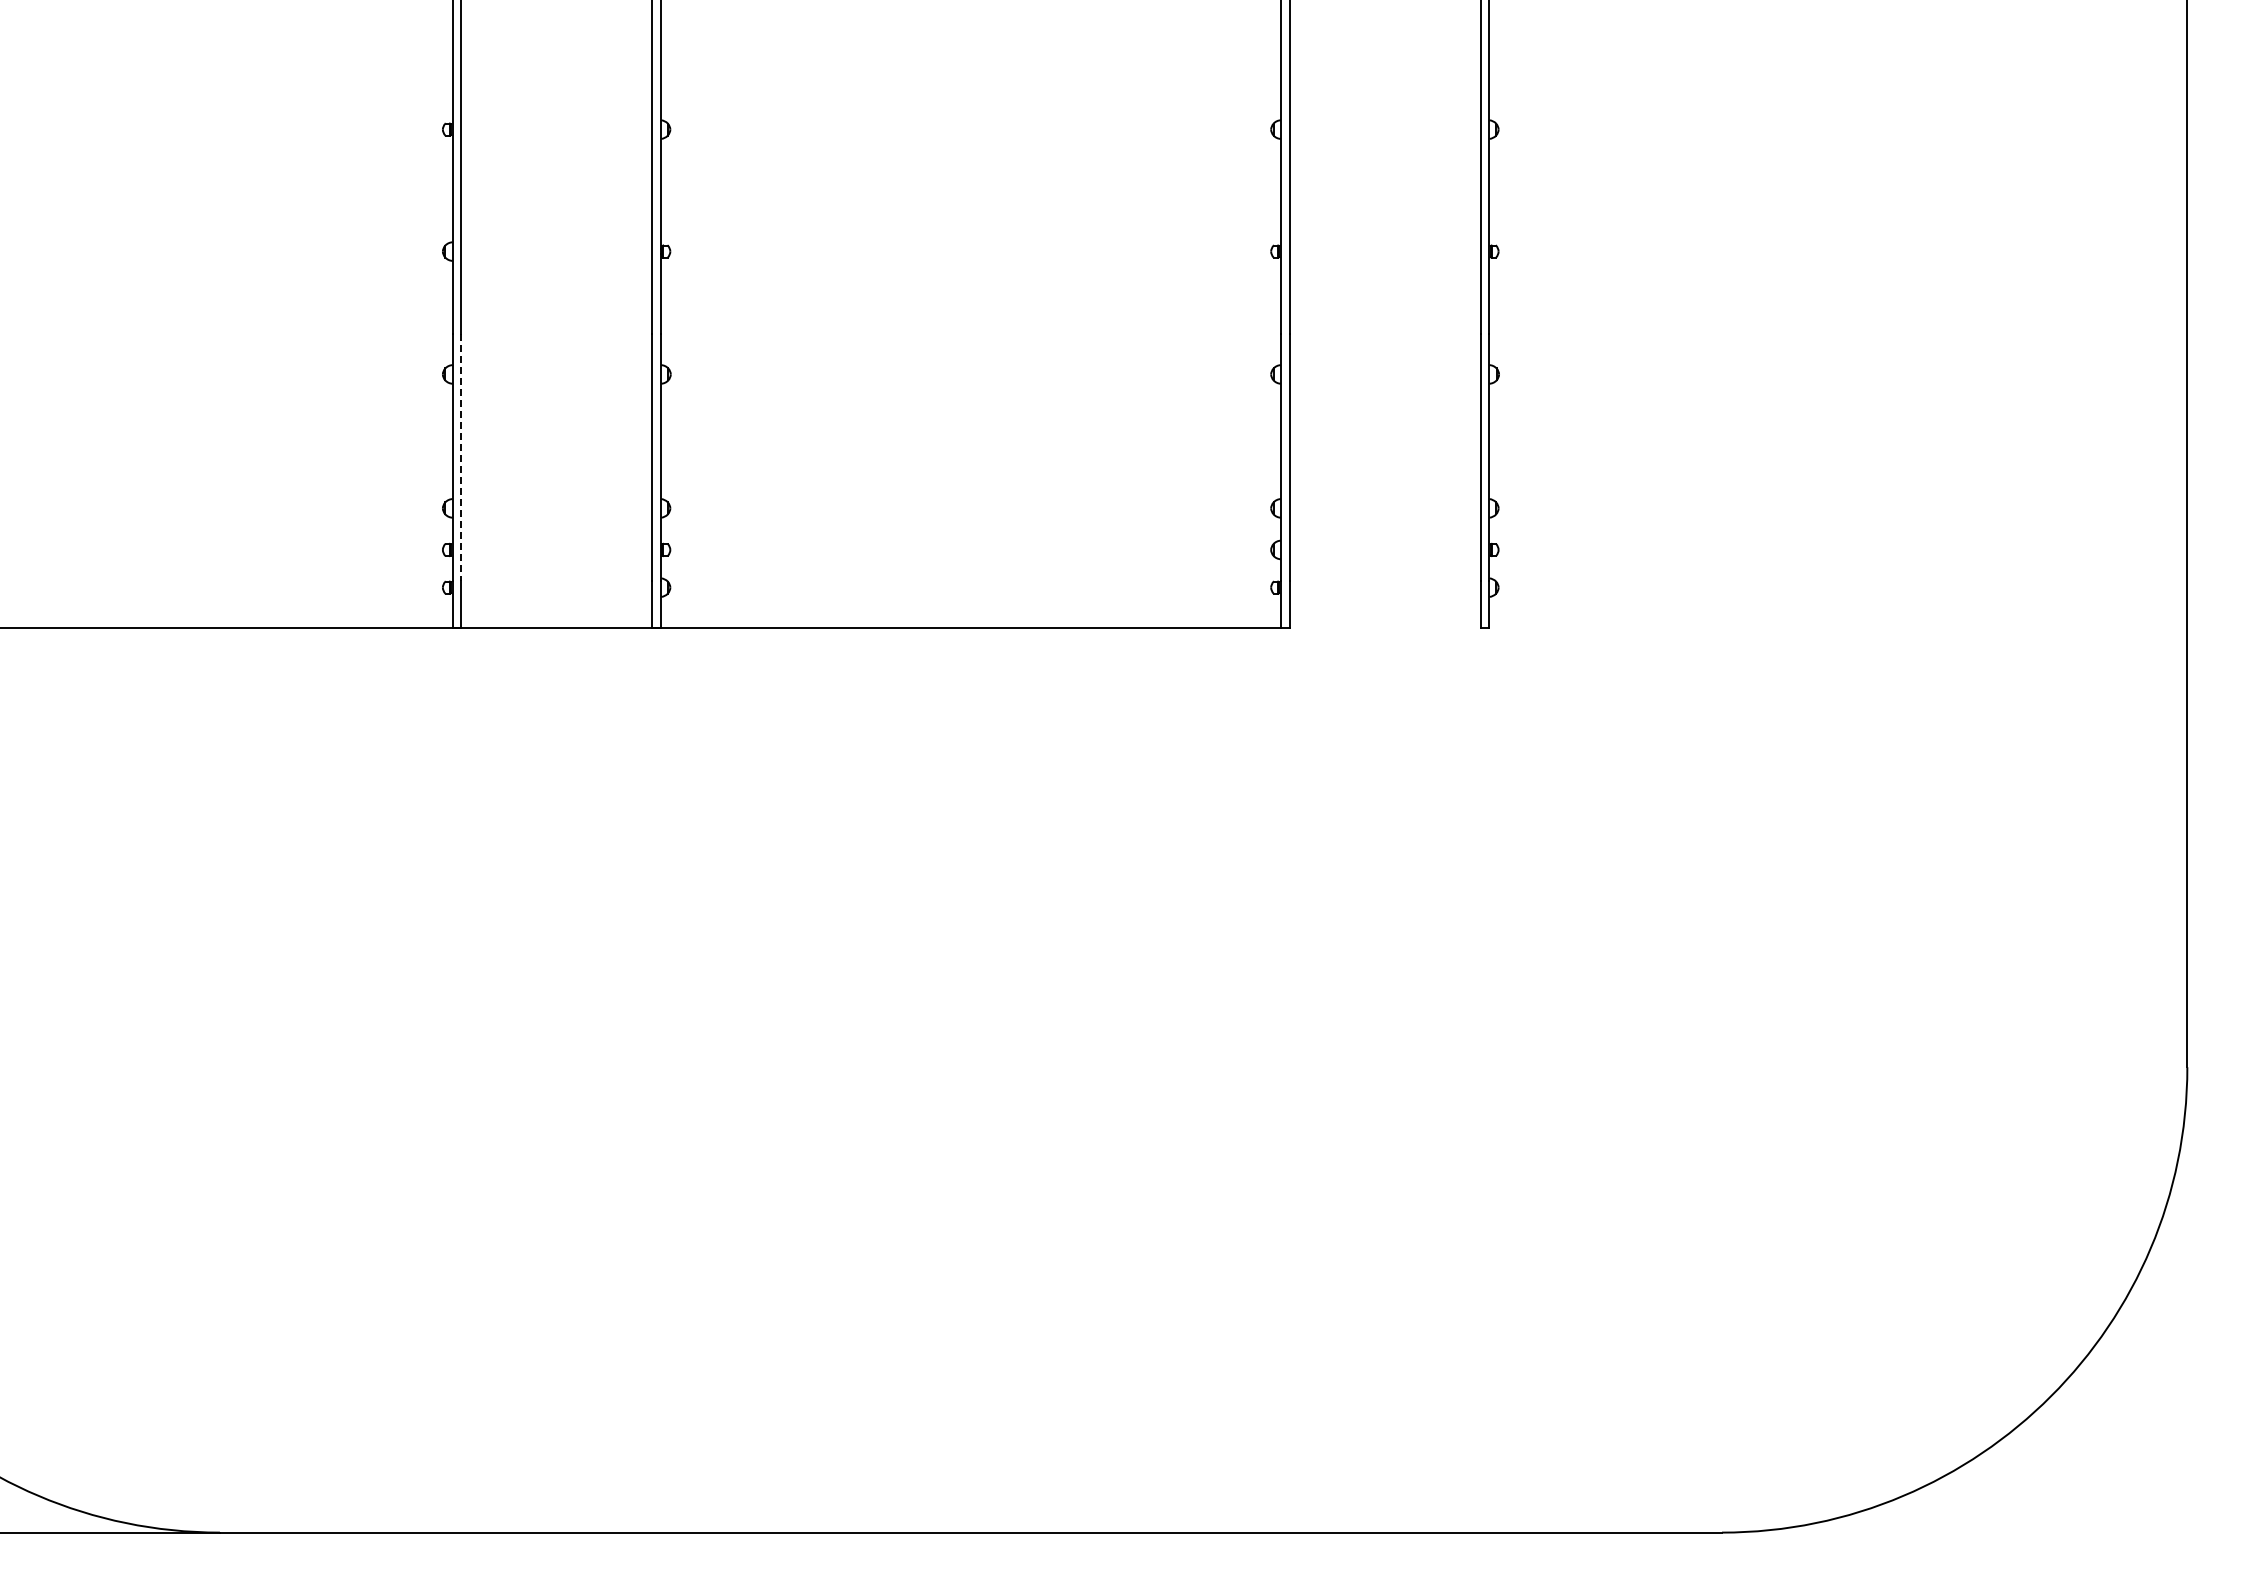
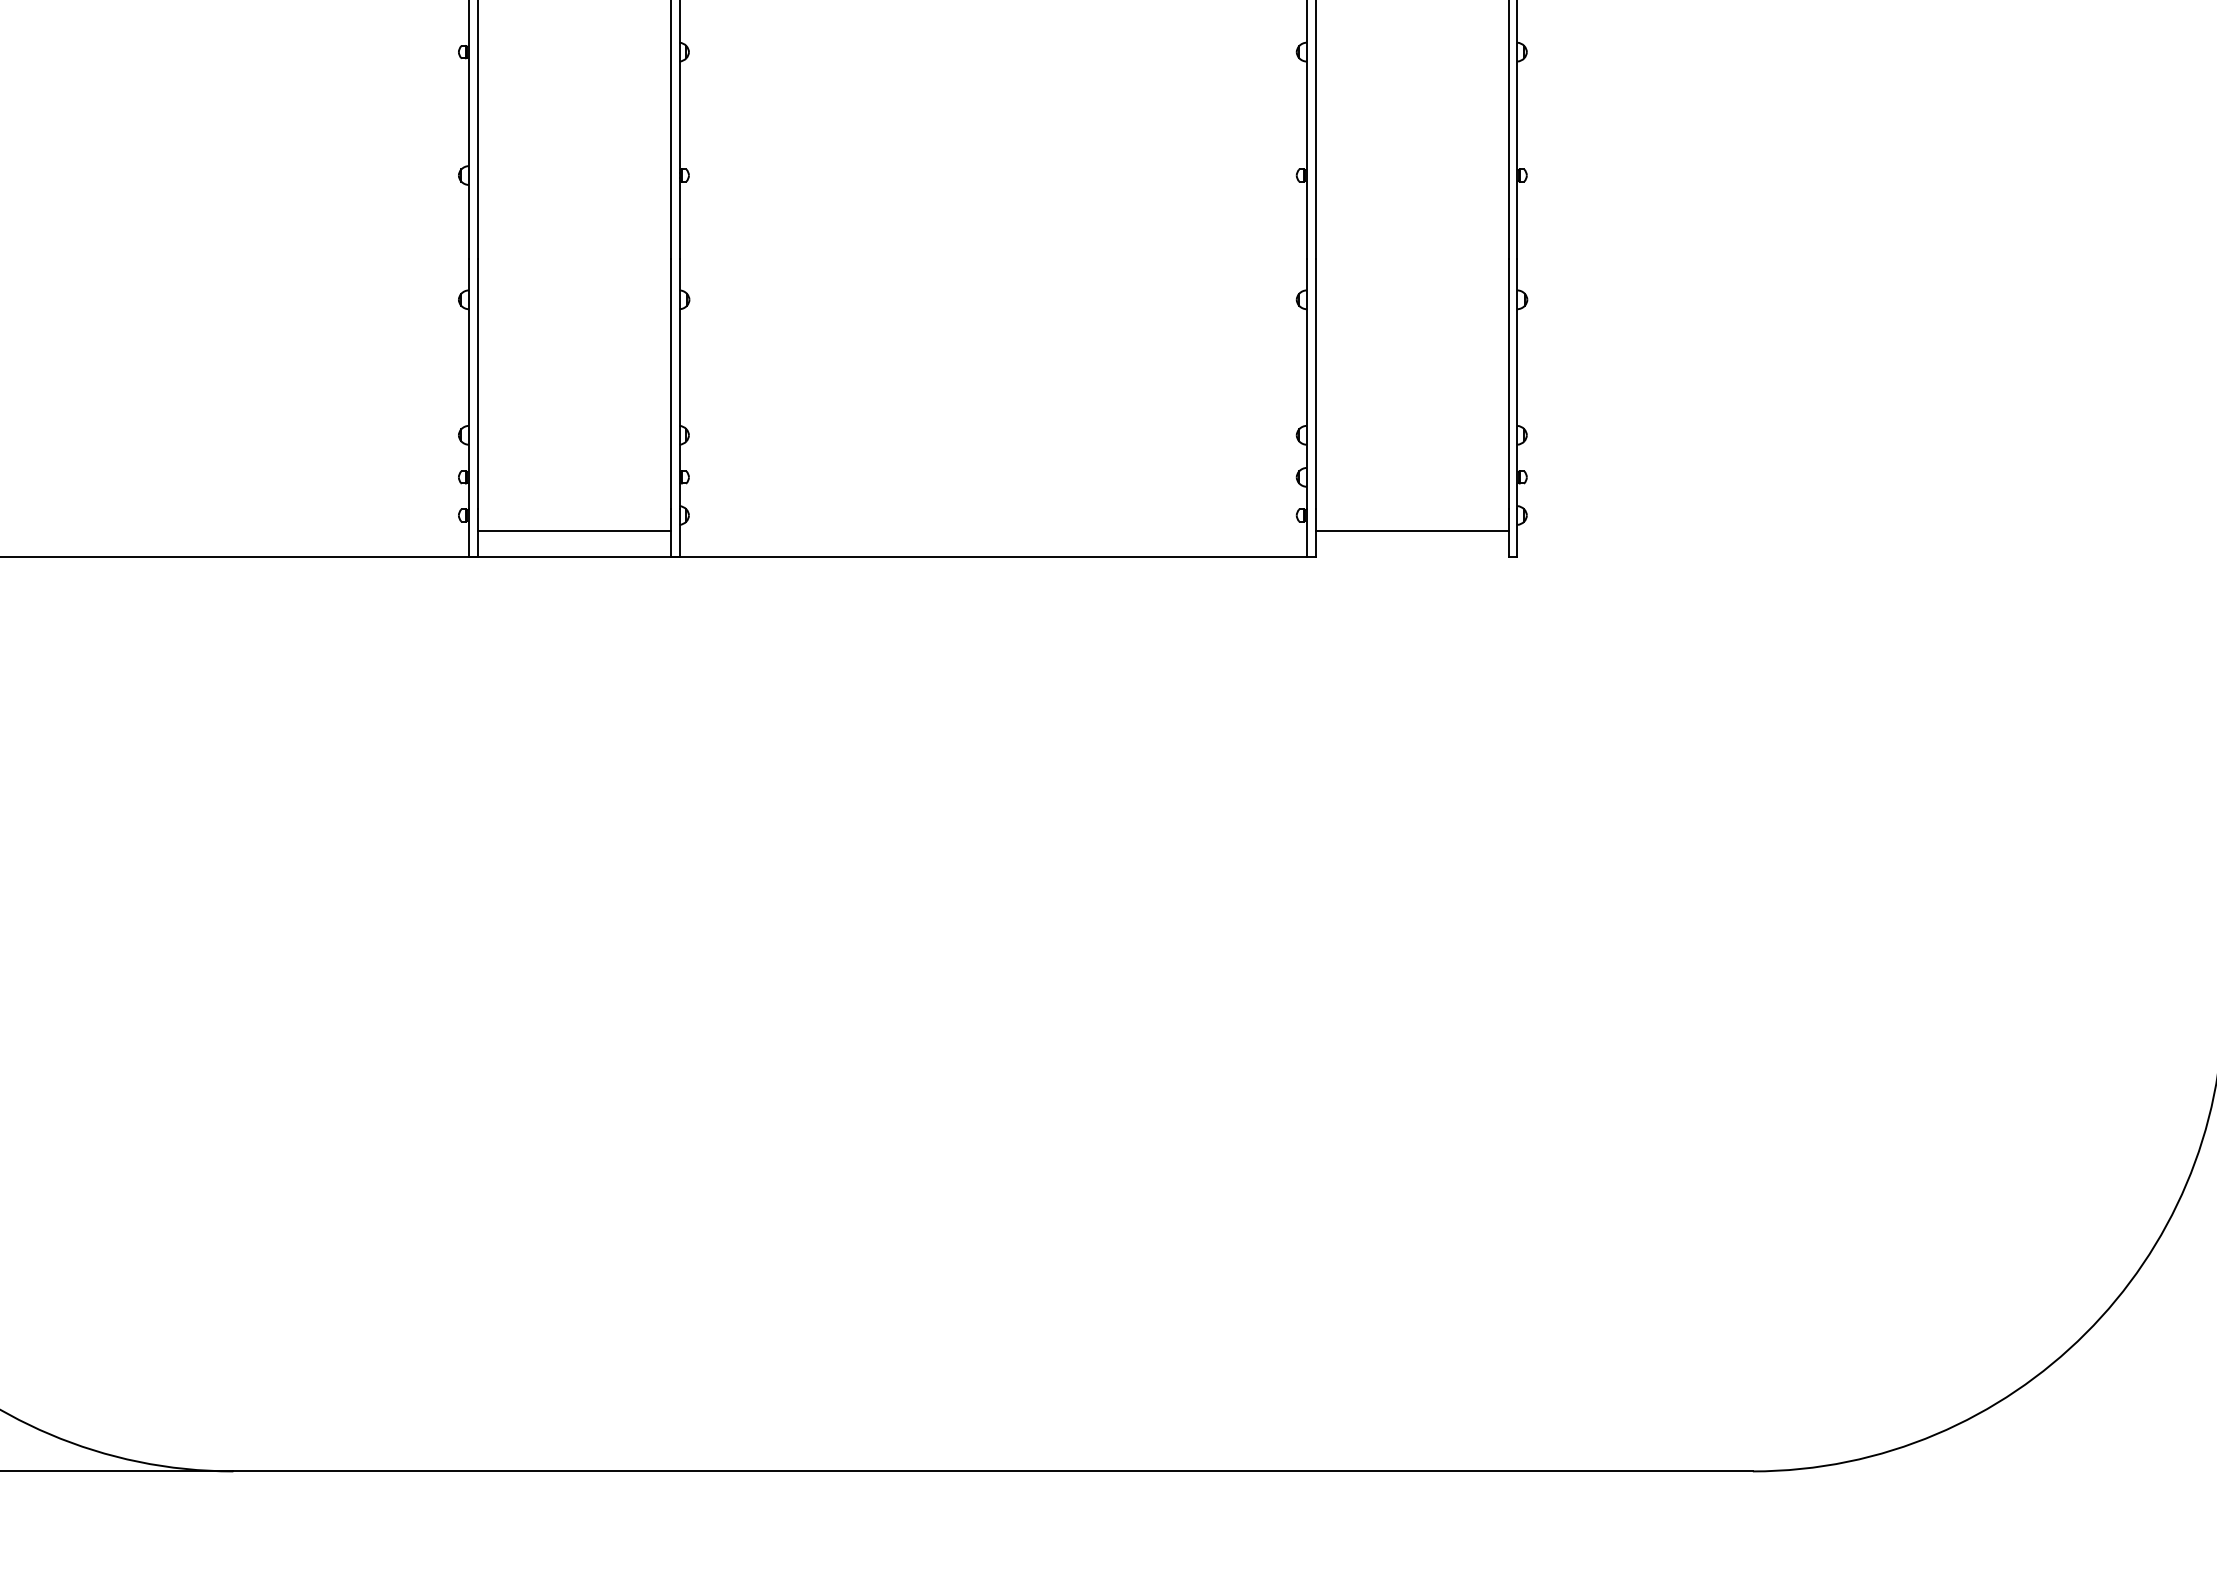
line: (461, 458) -> (477, 384), dashed -> solid
line: (556, 602) -> (573, 530), added
line: (1384, 602) -> (1411, 530), added

